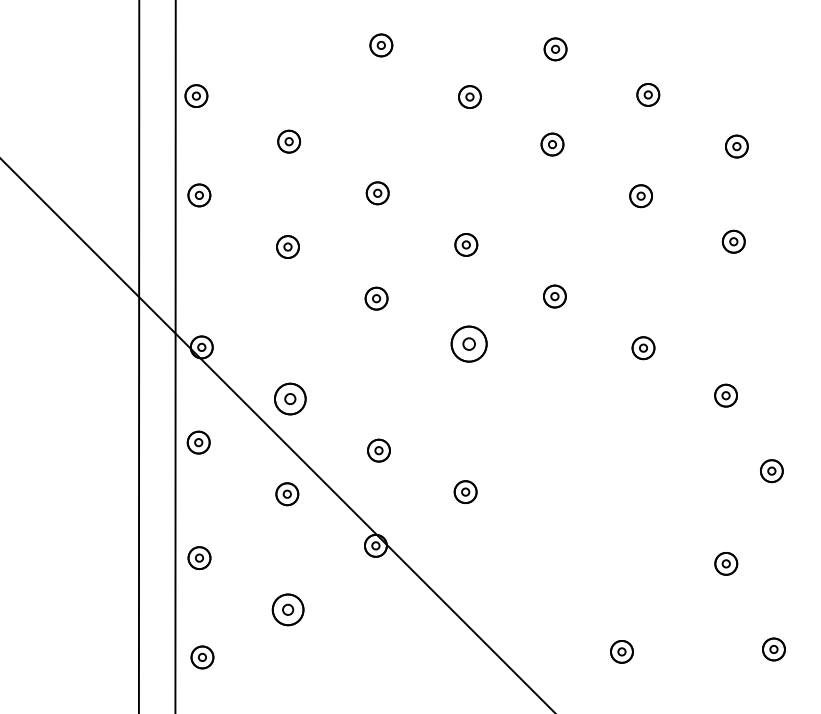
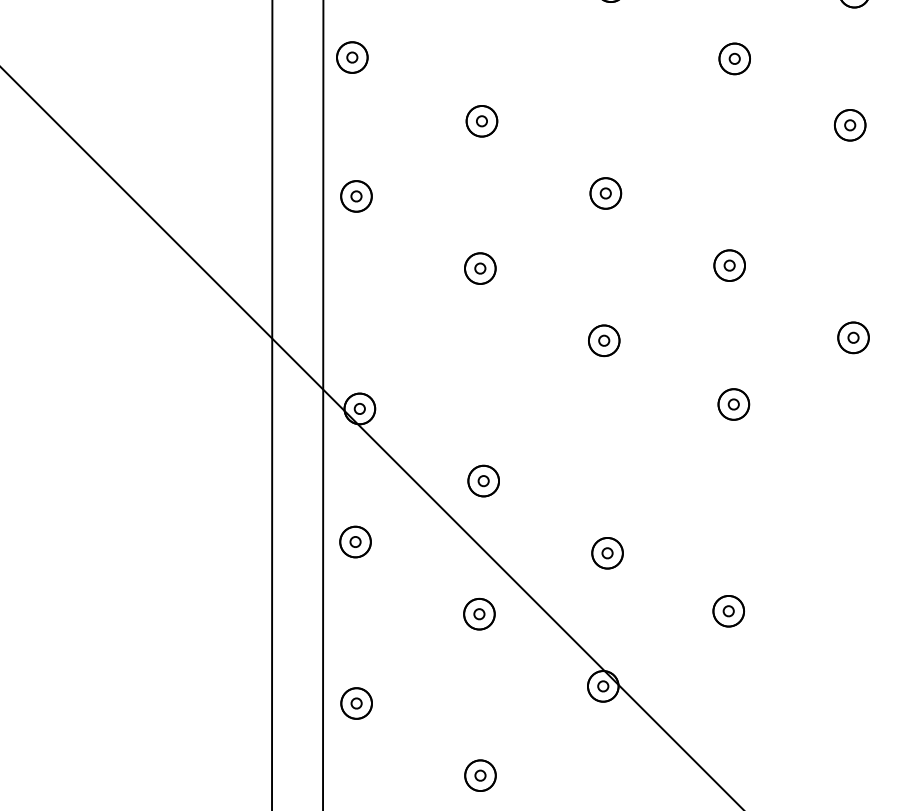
part: (469, 344) -> (734, 404), size x0.62
part: (290, 398) -> (483, 480), size x0.71
part: (287, 609) -> (479, 775), size x0.71

